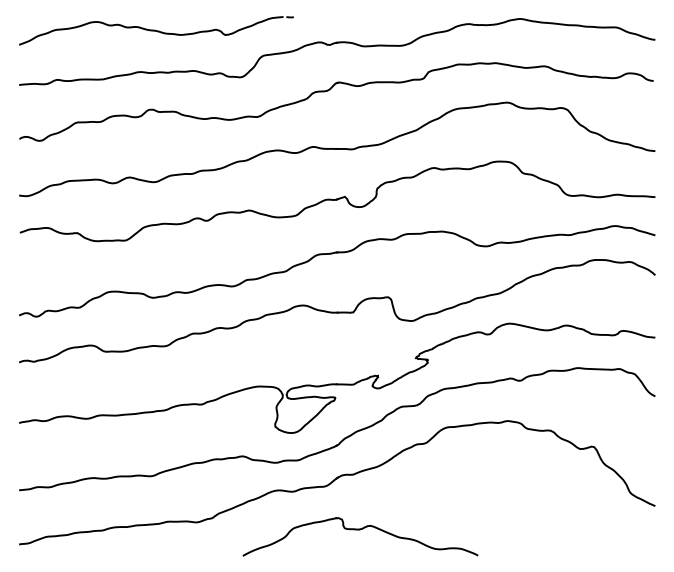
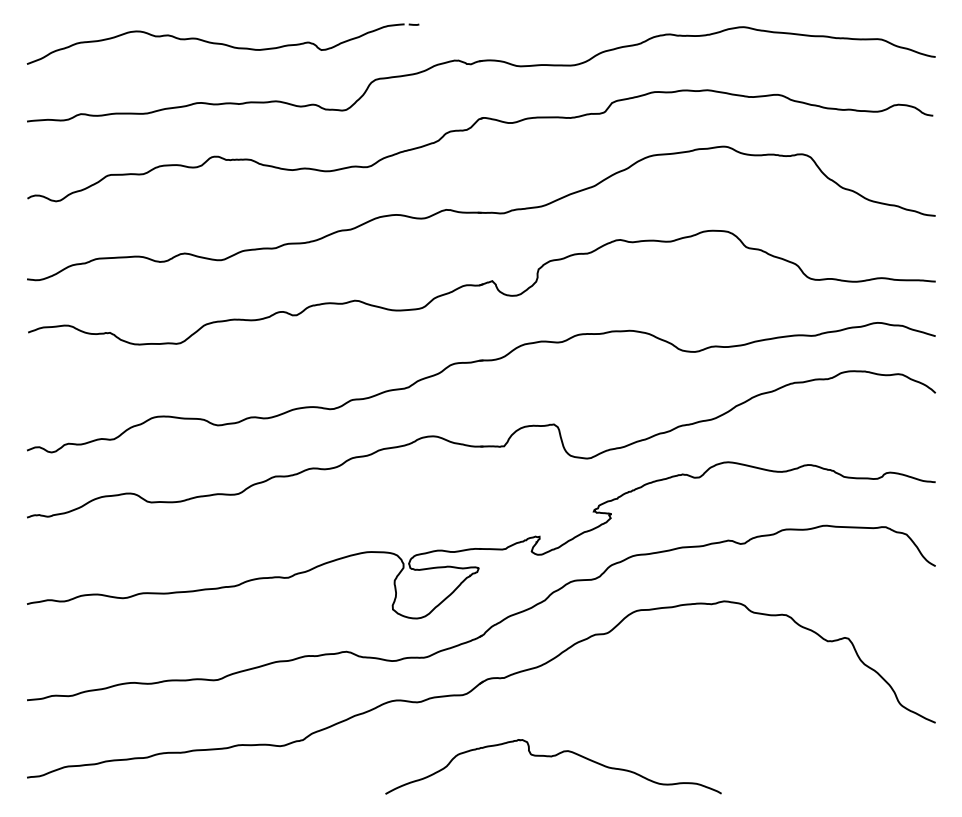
part: (359, 530) -> (552, 757), moved

